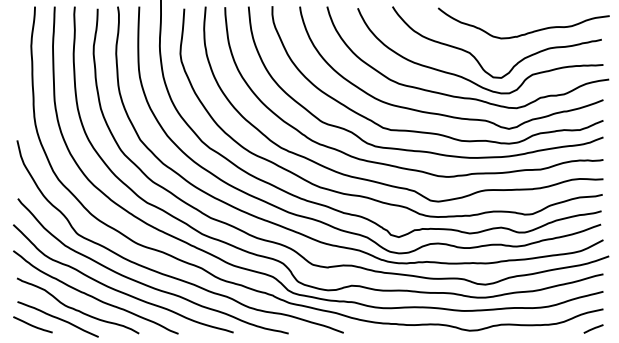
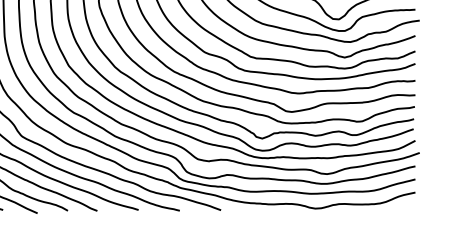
line: (593, 328) -> (408, 206), removed

